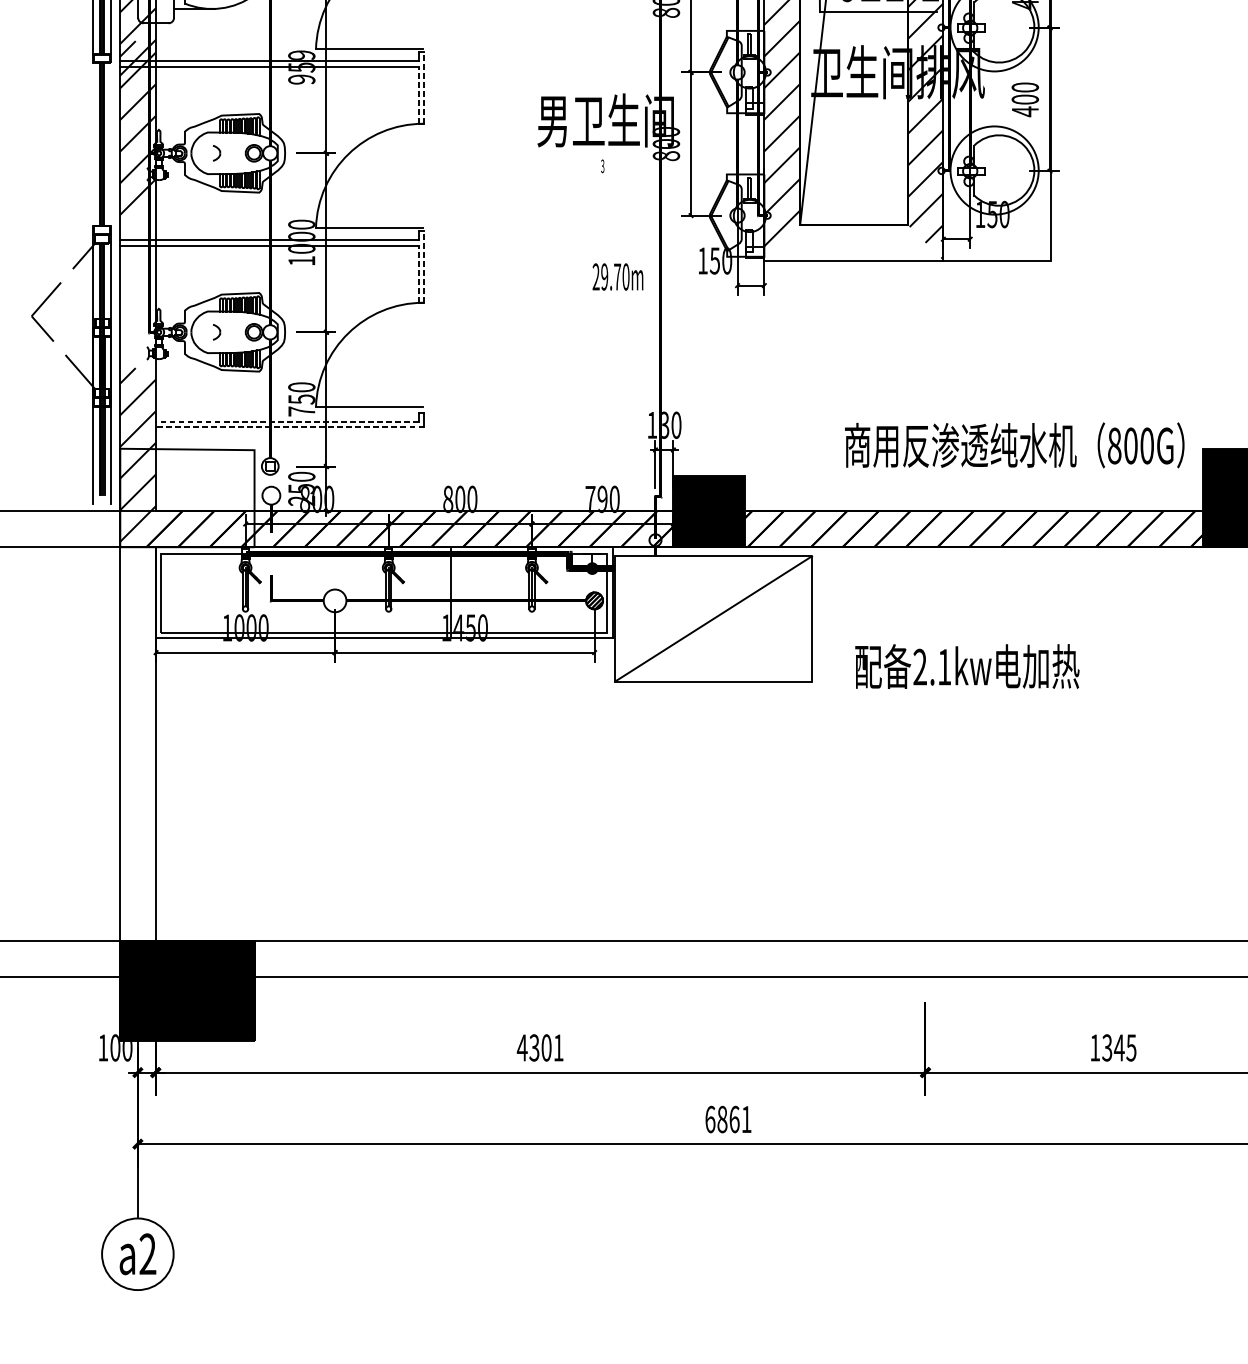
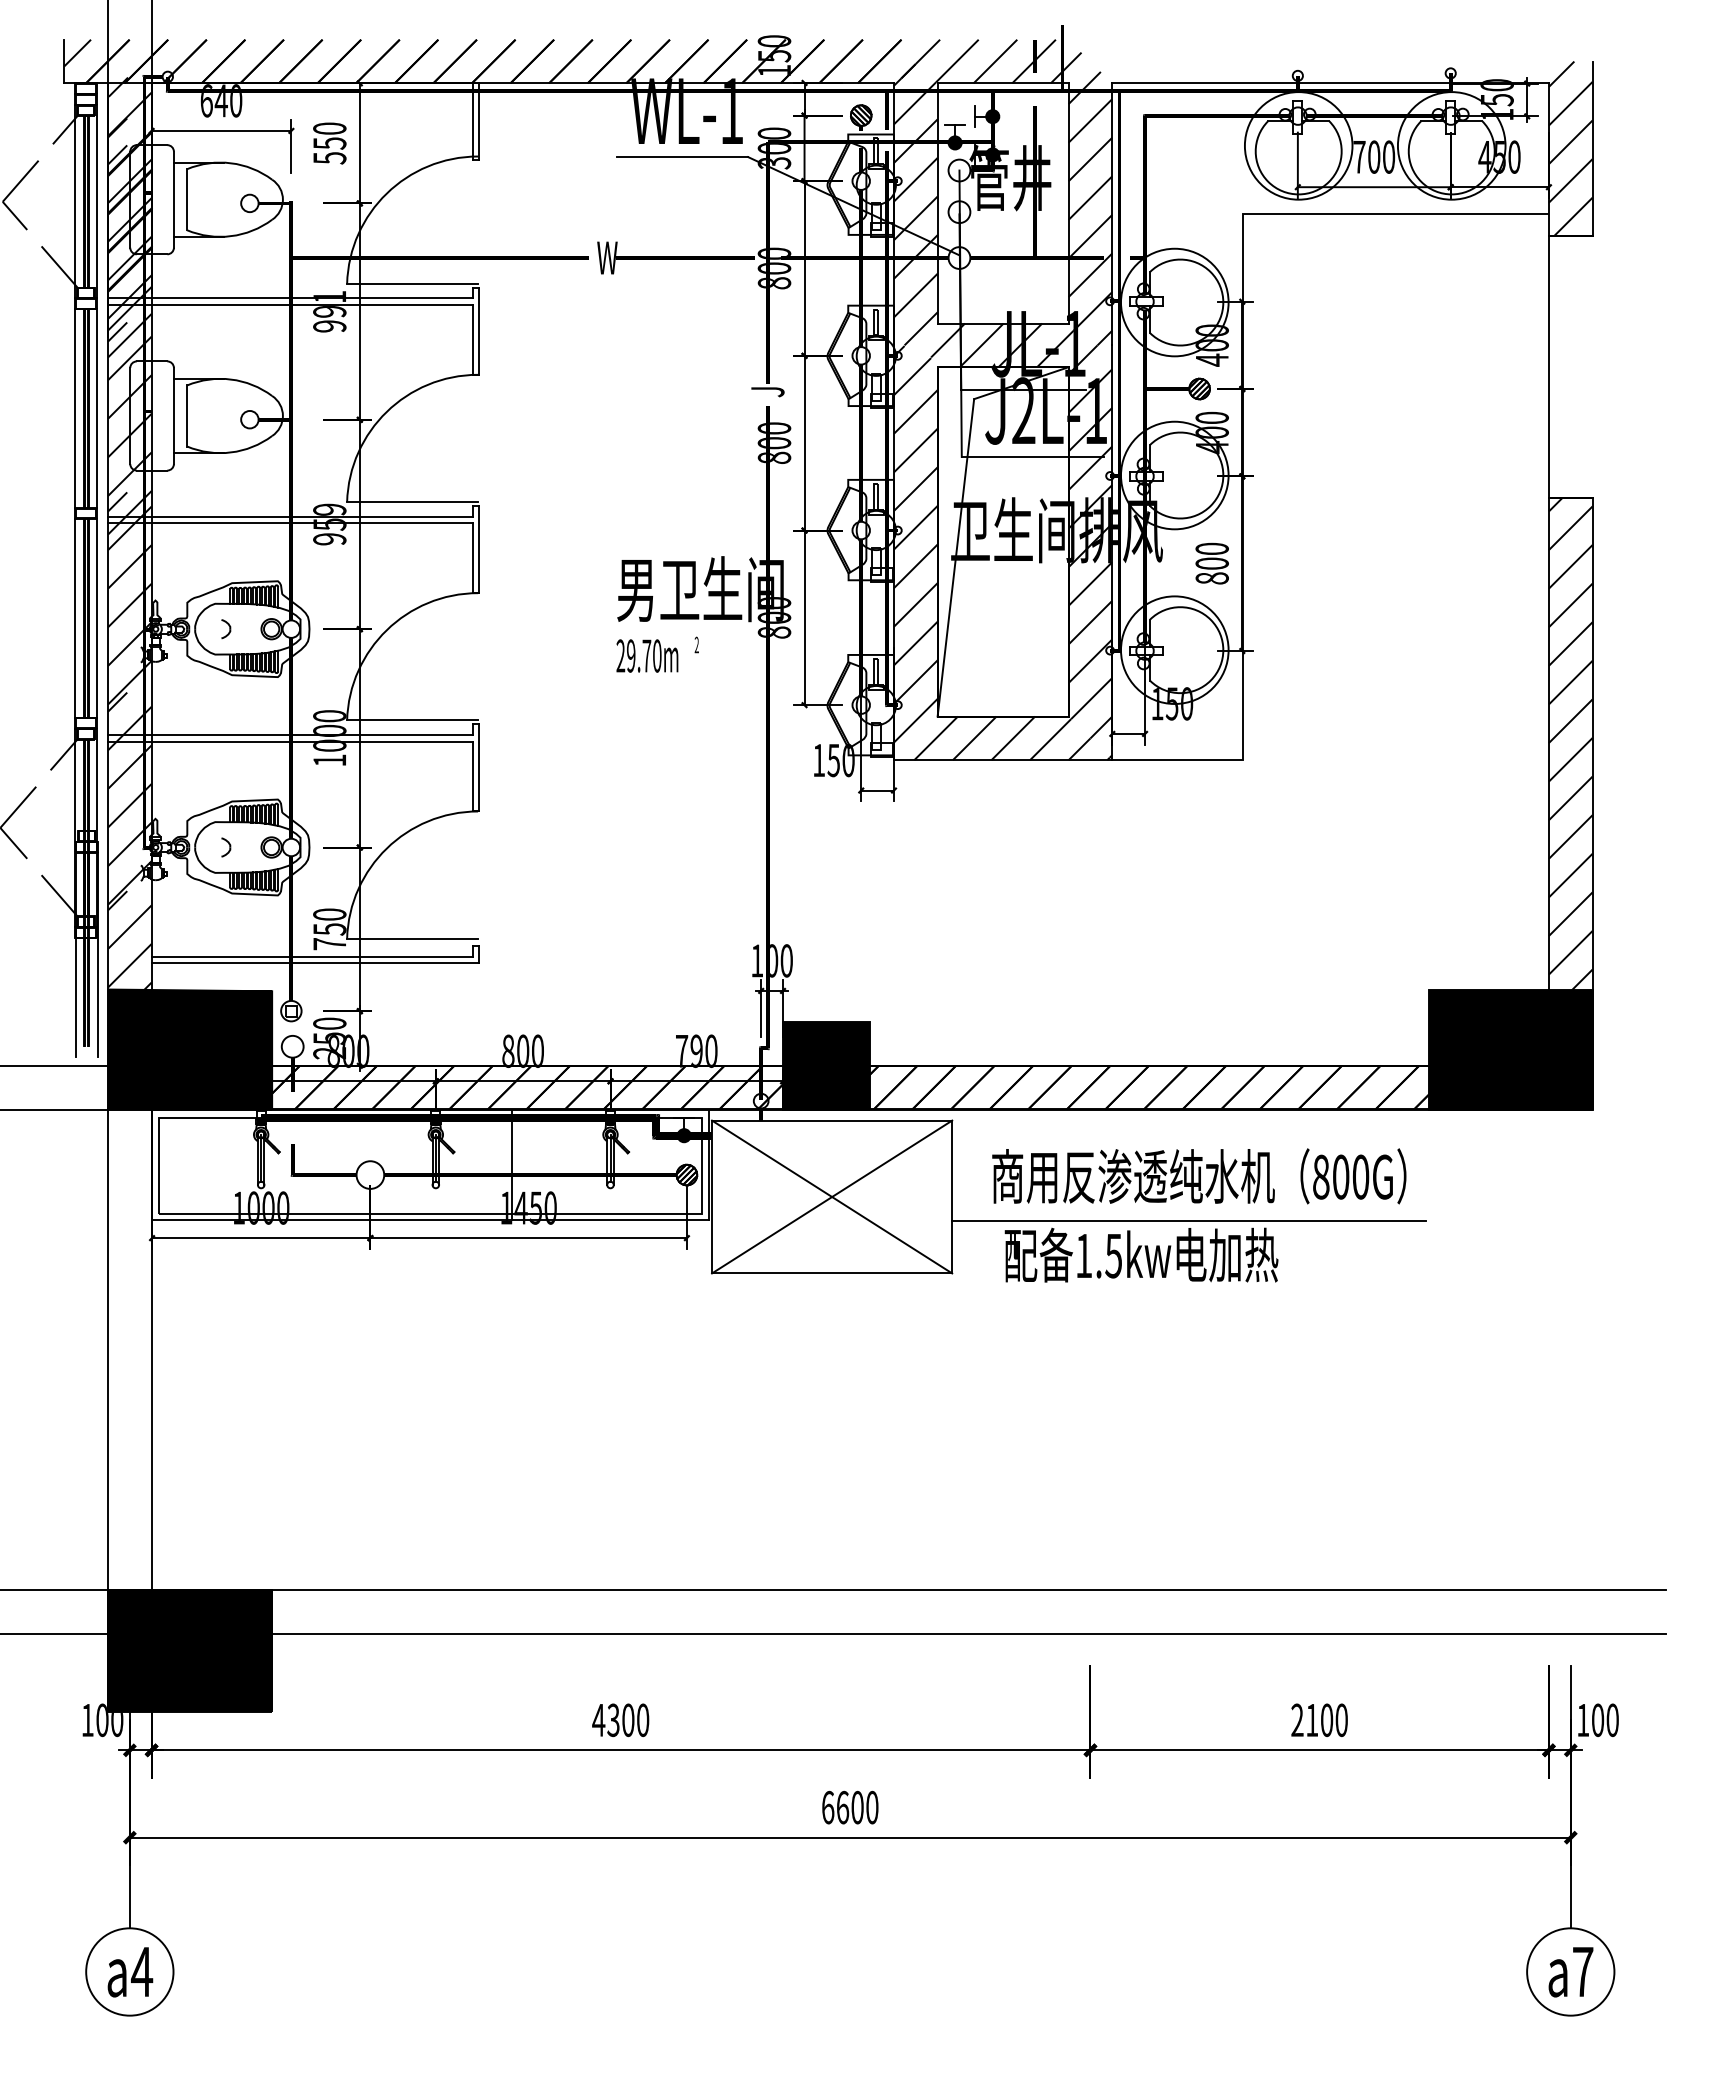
line: (424, 87) -> (479, 549), dashed -> solid
line: (418, 95) -> (472, 558), dashed -> solid
text: (1024, 111) -> (1211, 578), 400 -> 800
line: (93, 143) -> (75, 617), added
line: (111, 143) -> (97, 617), added
text: (602, 166) -> (696, 645), 3 -> 2
hatch: (860, 242) -> (1011, 738), added
line: (424, 266) -> (479, 767), dashed -> solid
line: (418, 274) -> (472, 776), dashed -> solid
text: (618, 276) -> (647, 655), moved
hatch: (137, 292) -> (129, 798), added
line: (286, 421) -> (311, 956), dashed -> solid
text: (663, 424) -> (771, 960), 130 -> 100
line: (290, 427) -> (315, 963), dashed -> solid
text: (1014, 445) -> (1199, 1176), moved
fill: (187, 497) -> (190, 1049), added
line: (713, 618) -> (832, 1196), added
line: (1006, 638) -> (1189, 1220), added
text: (932, 666) -> (1098, 1255), 2.1kw -> 1.5kw
text: (559, 1048) -> (643, 1720), 4301 -> 4300
text: (1113, 1048) -> (1319, 1720), 1345 -> 2100
text: (734, 1119) -> (857, 1807), 6861 -> 6600
text: (148, 1253) -> (142, 1971), a2 -> a4

